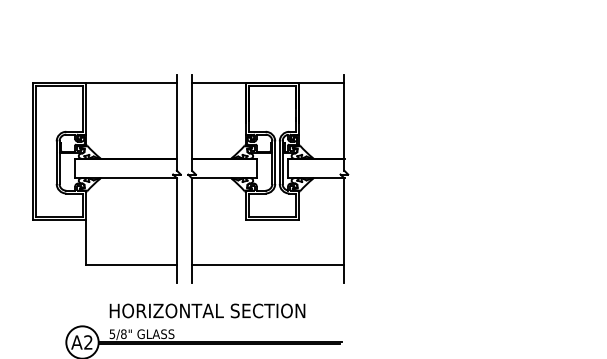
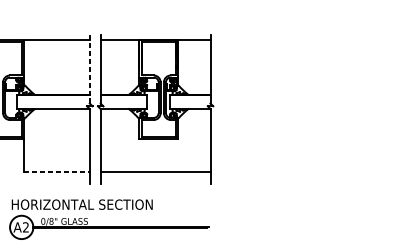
line: (176, 123) -> (89, 69), solid -> dashed
line: (132, 265) -> (57, 171), solid -> dashed
text: (207, 310) -> (82, 204), moved
text: (112, 334) -> (43, 221), 5/8" -> 0/8"

